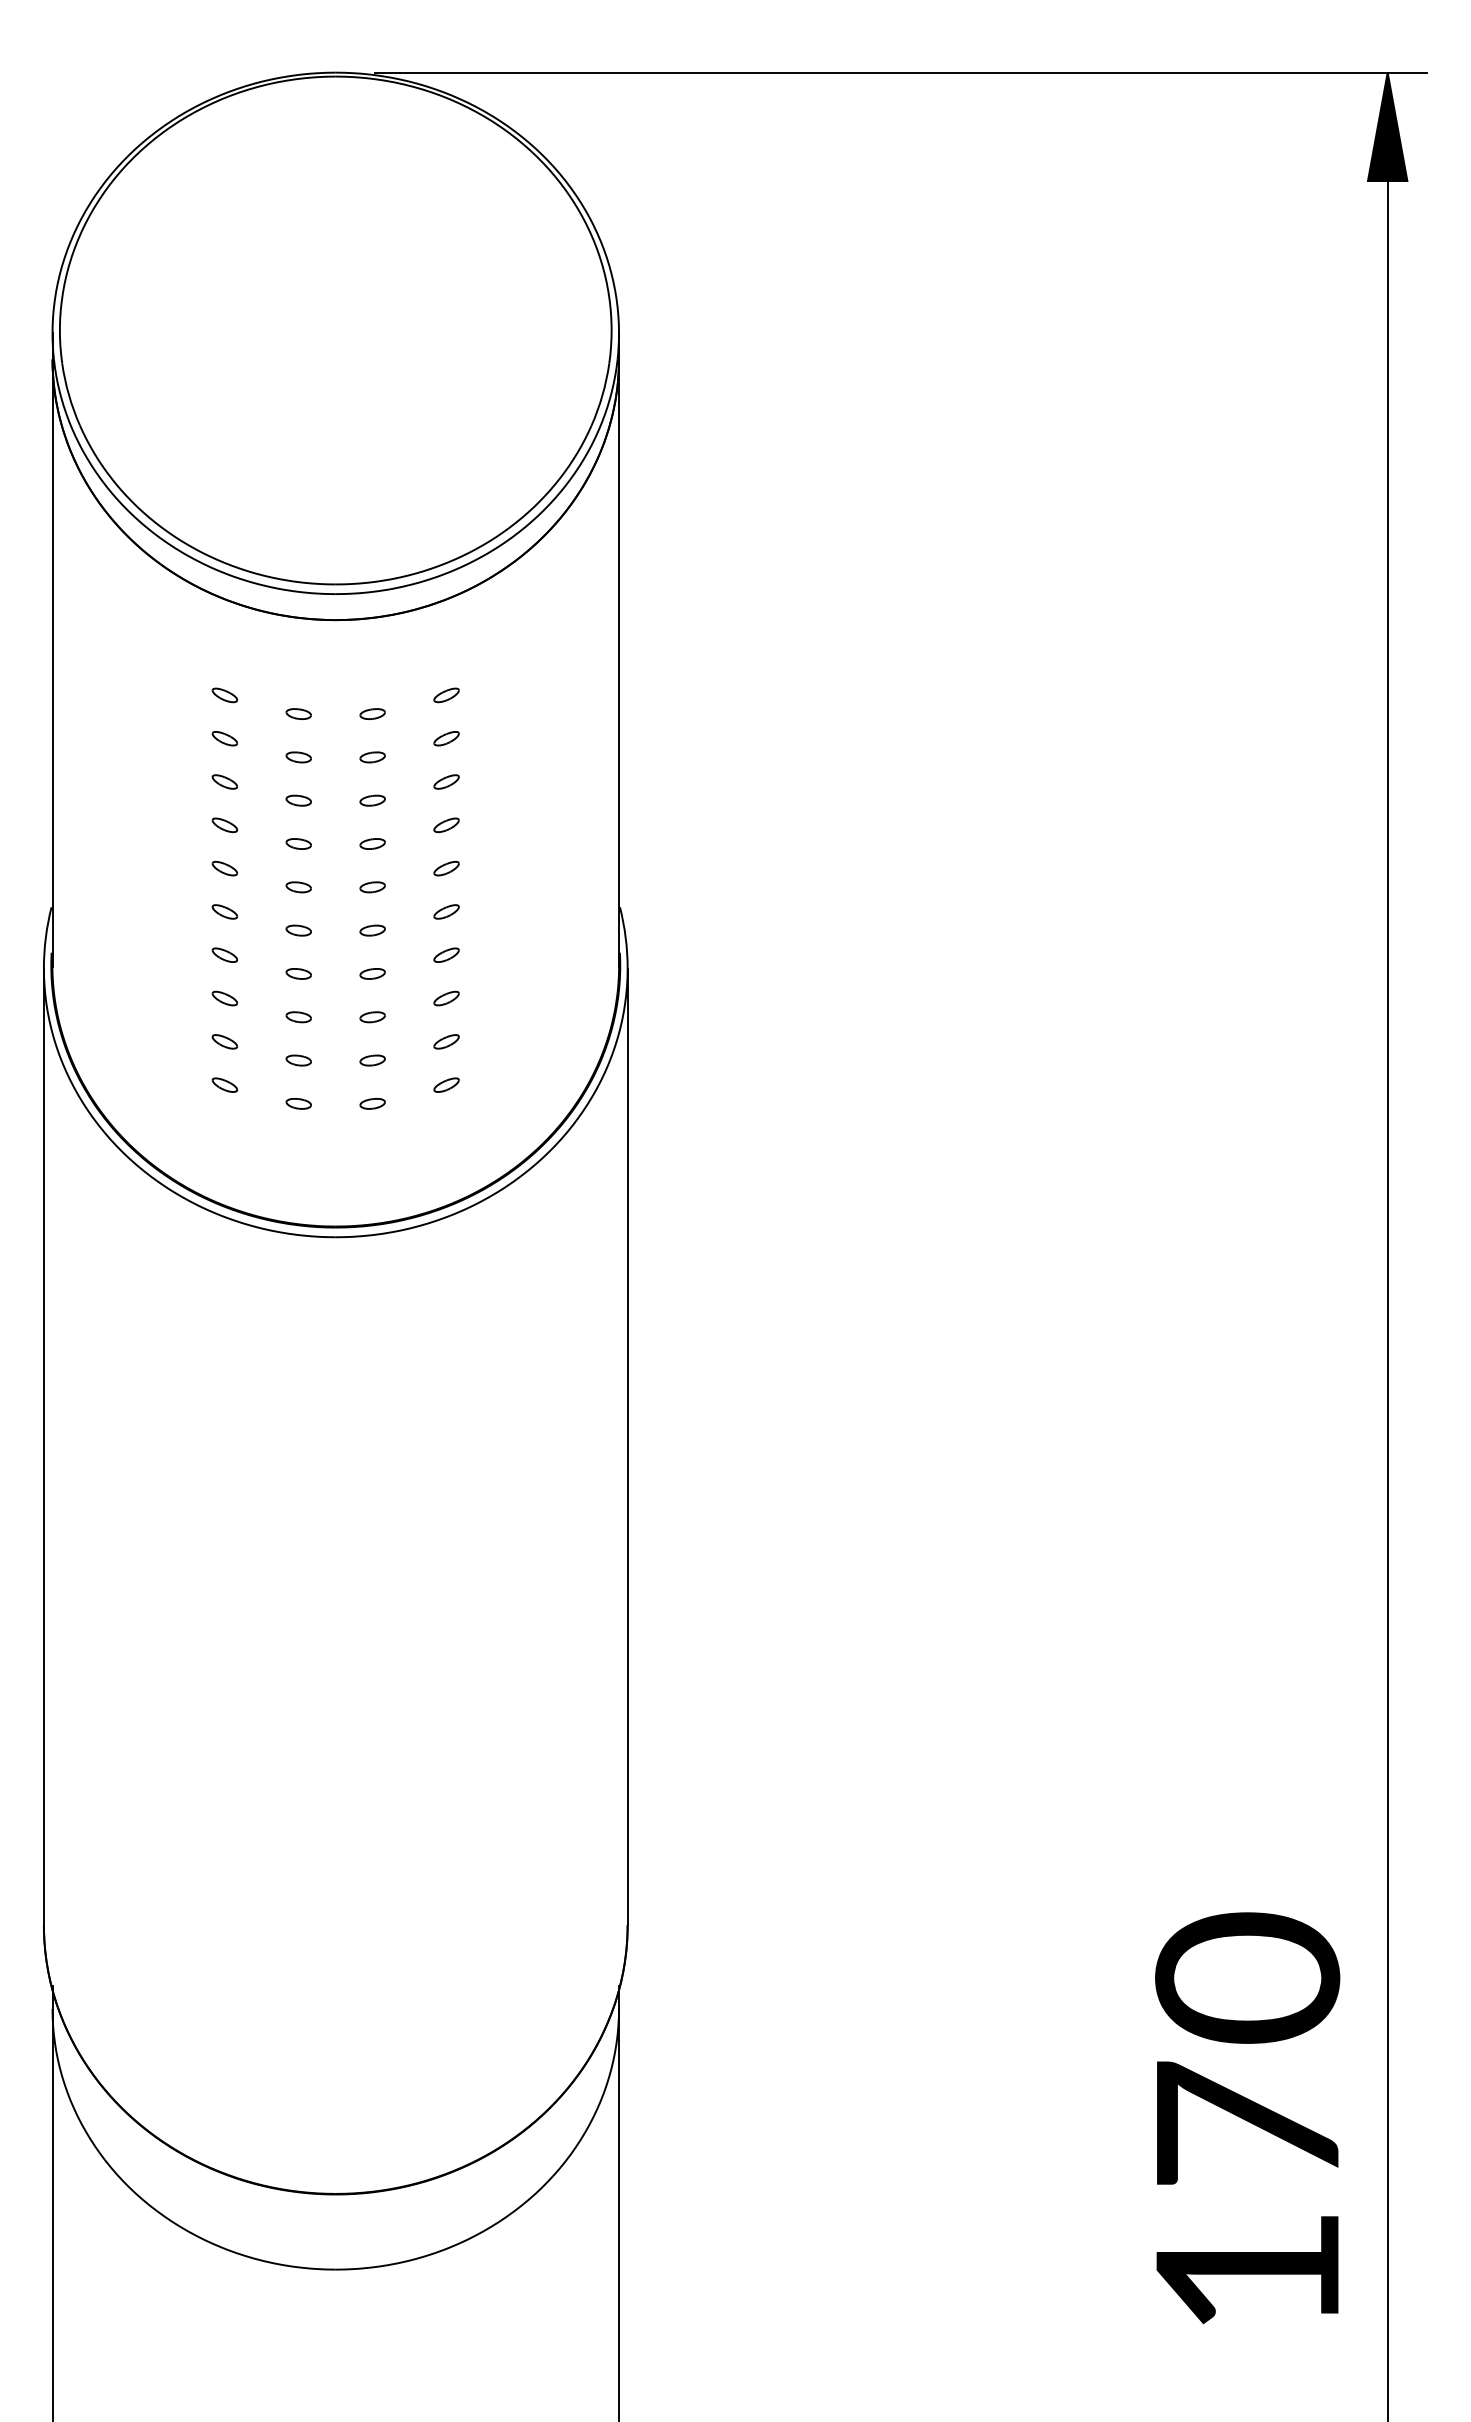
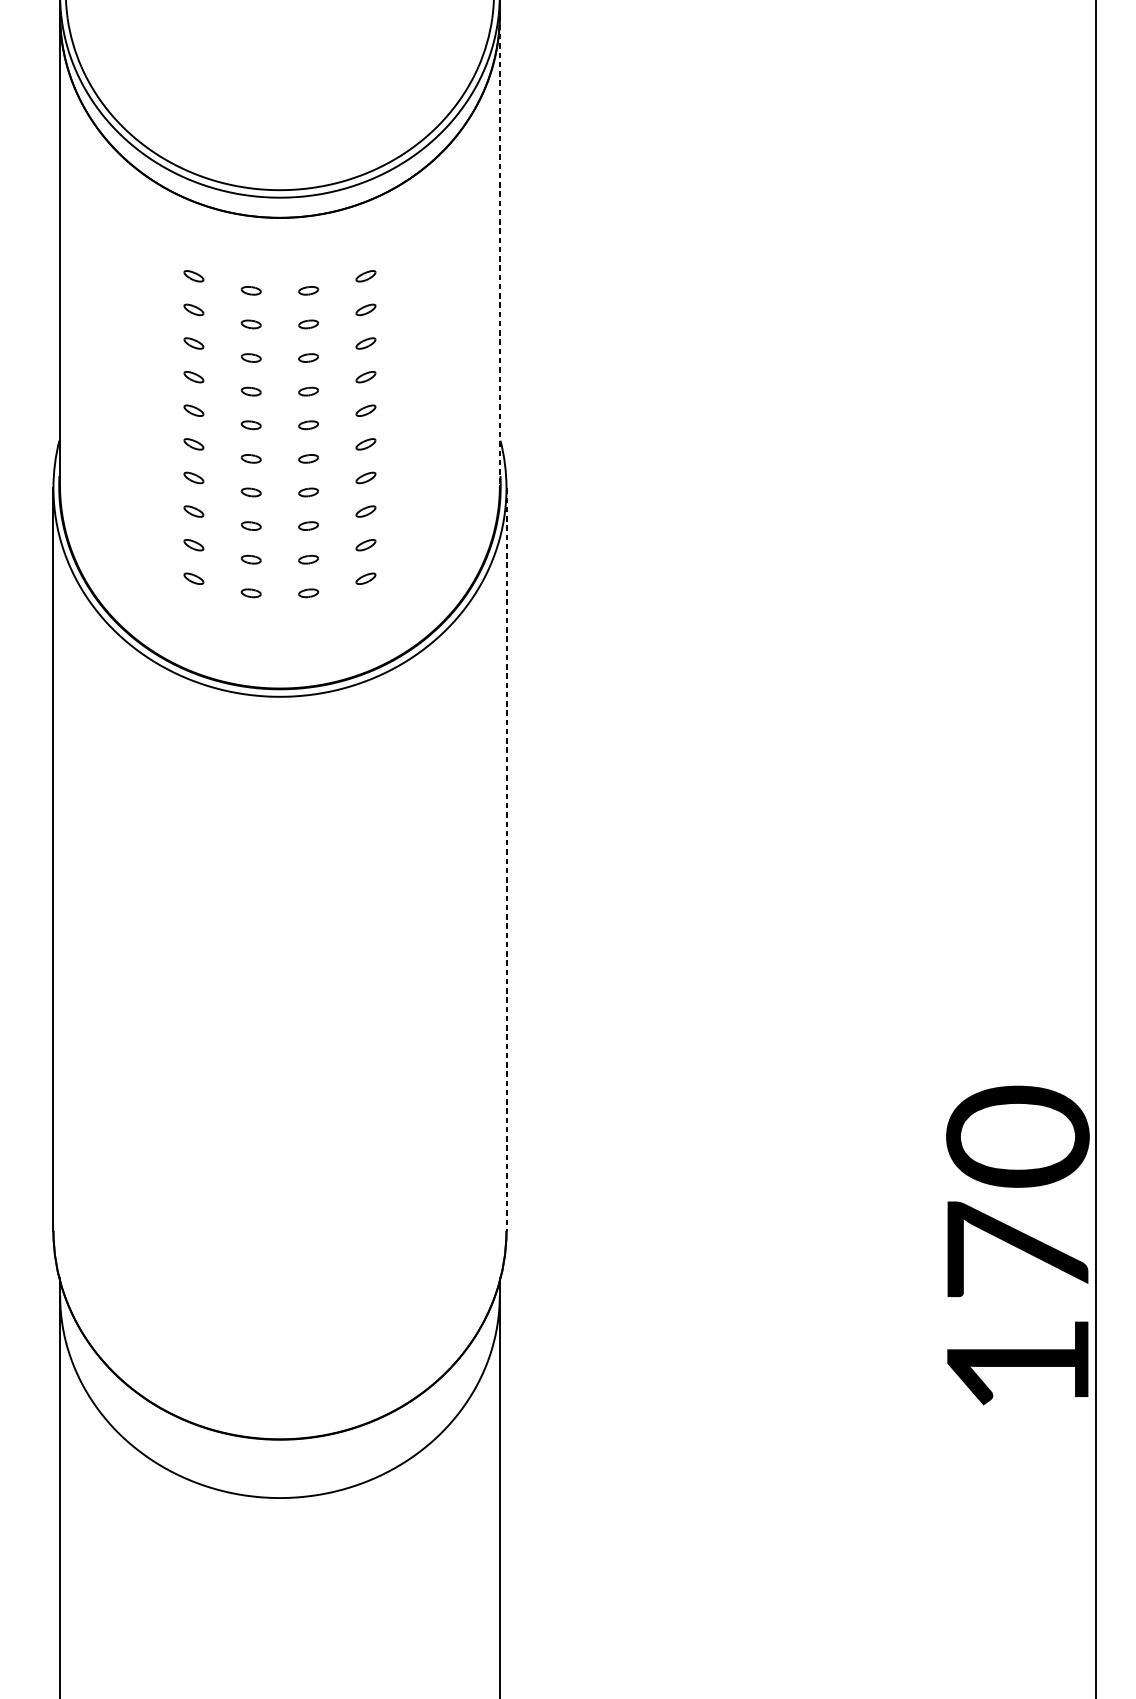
line: (619, 663) -> (500, 251), solid -> dashed
line: (627, 1447) -> (506, 860), solid -> dashed
text: (1247, 2118) -> (1017, 1245), moved

